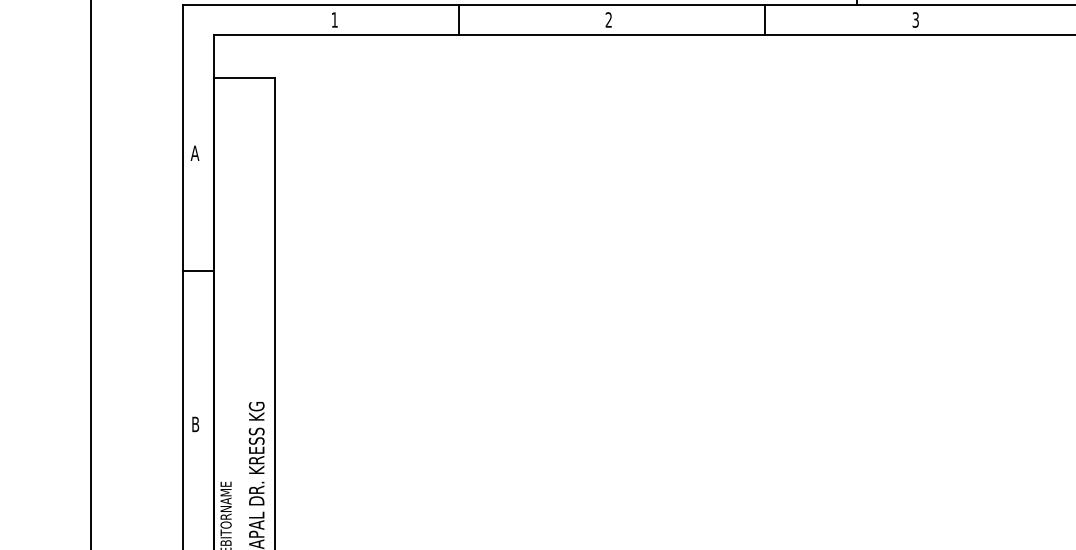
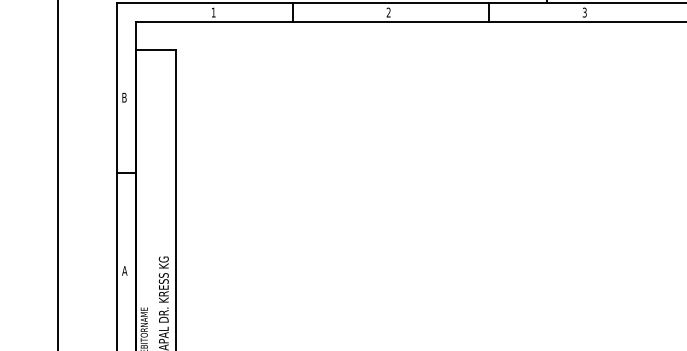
text: (195, 152) -> (124, 97), A -> B
text: (195, 423) -> (124, 270), B -> A

